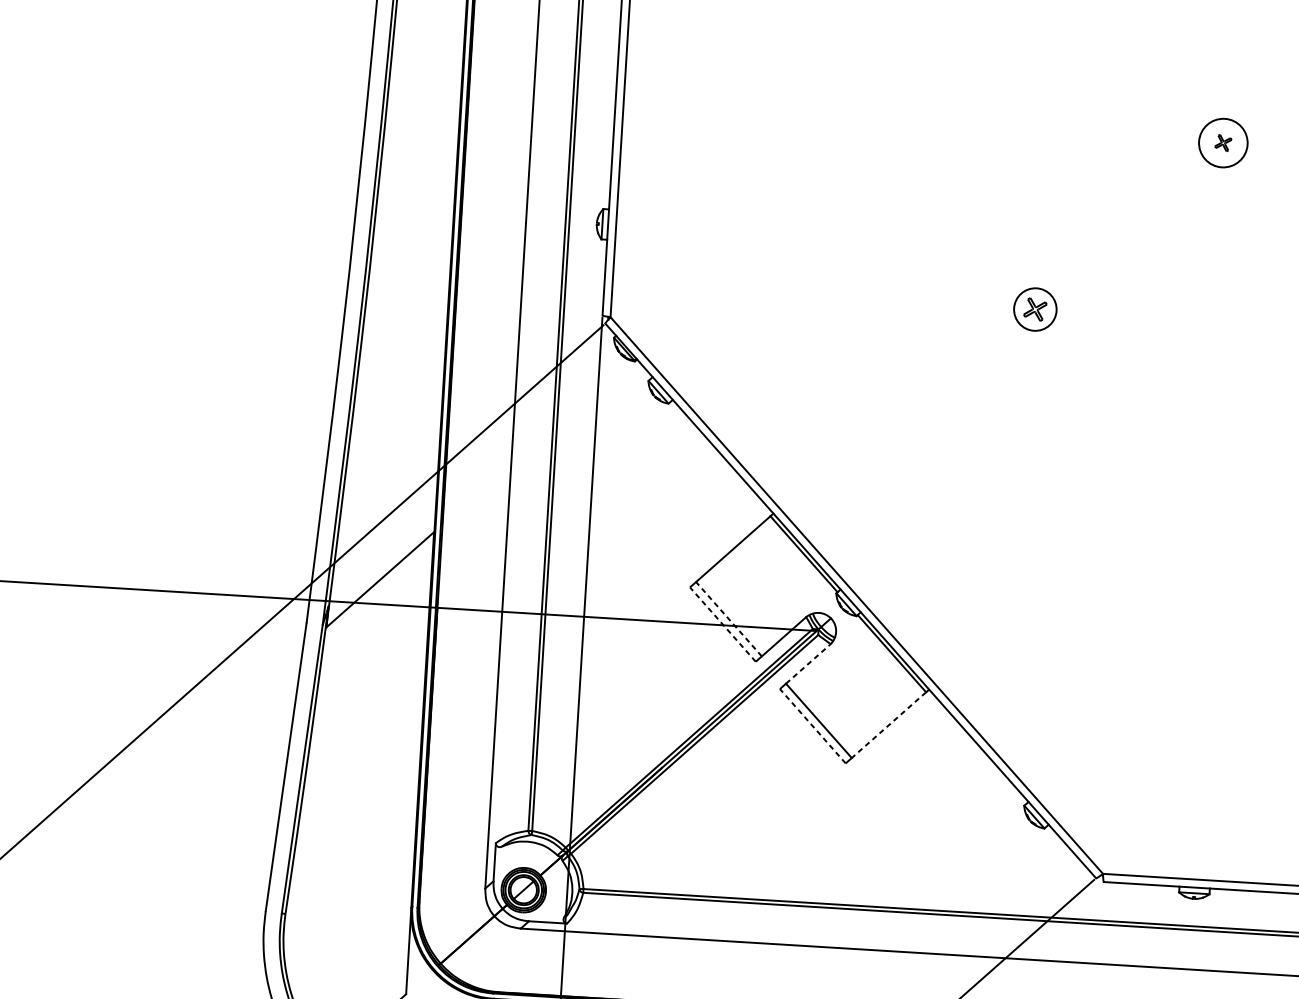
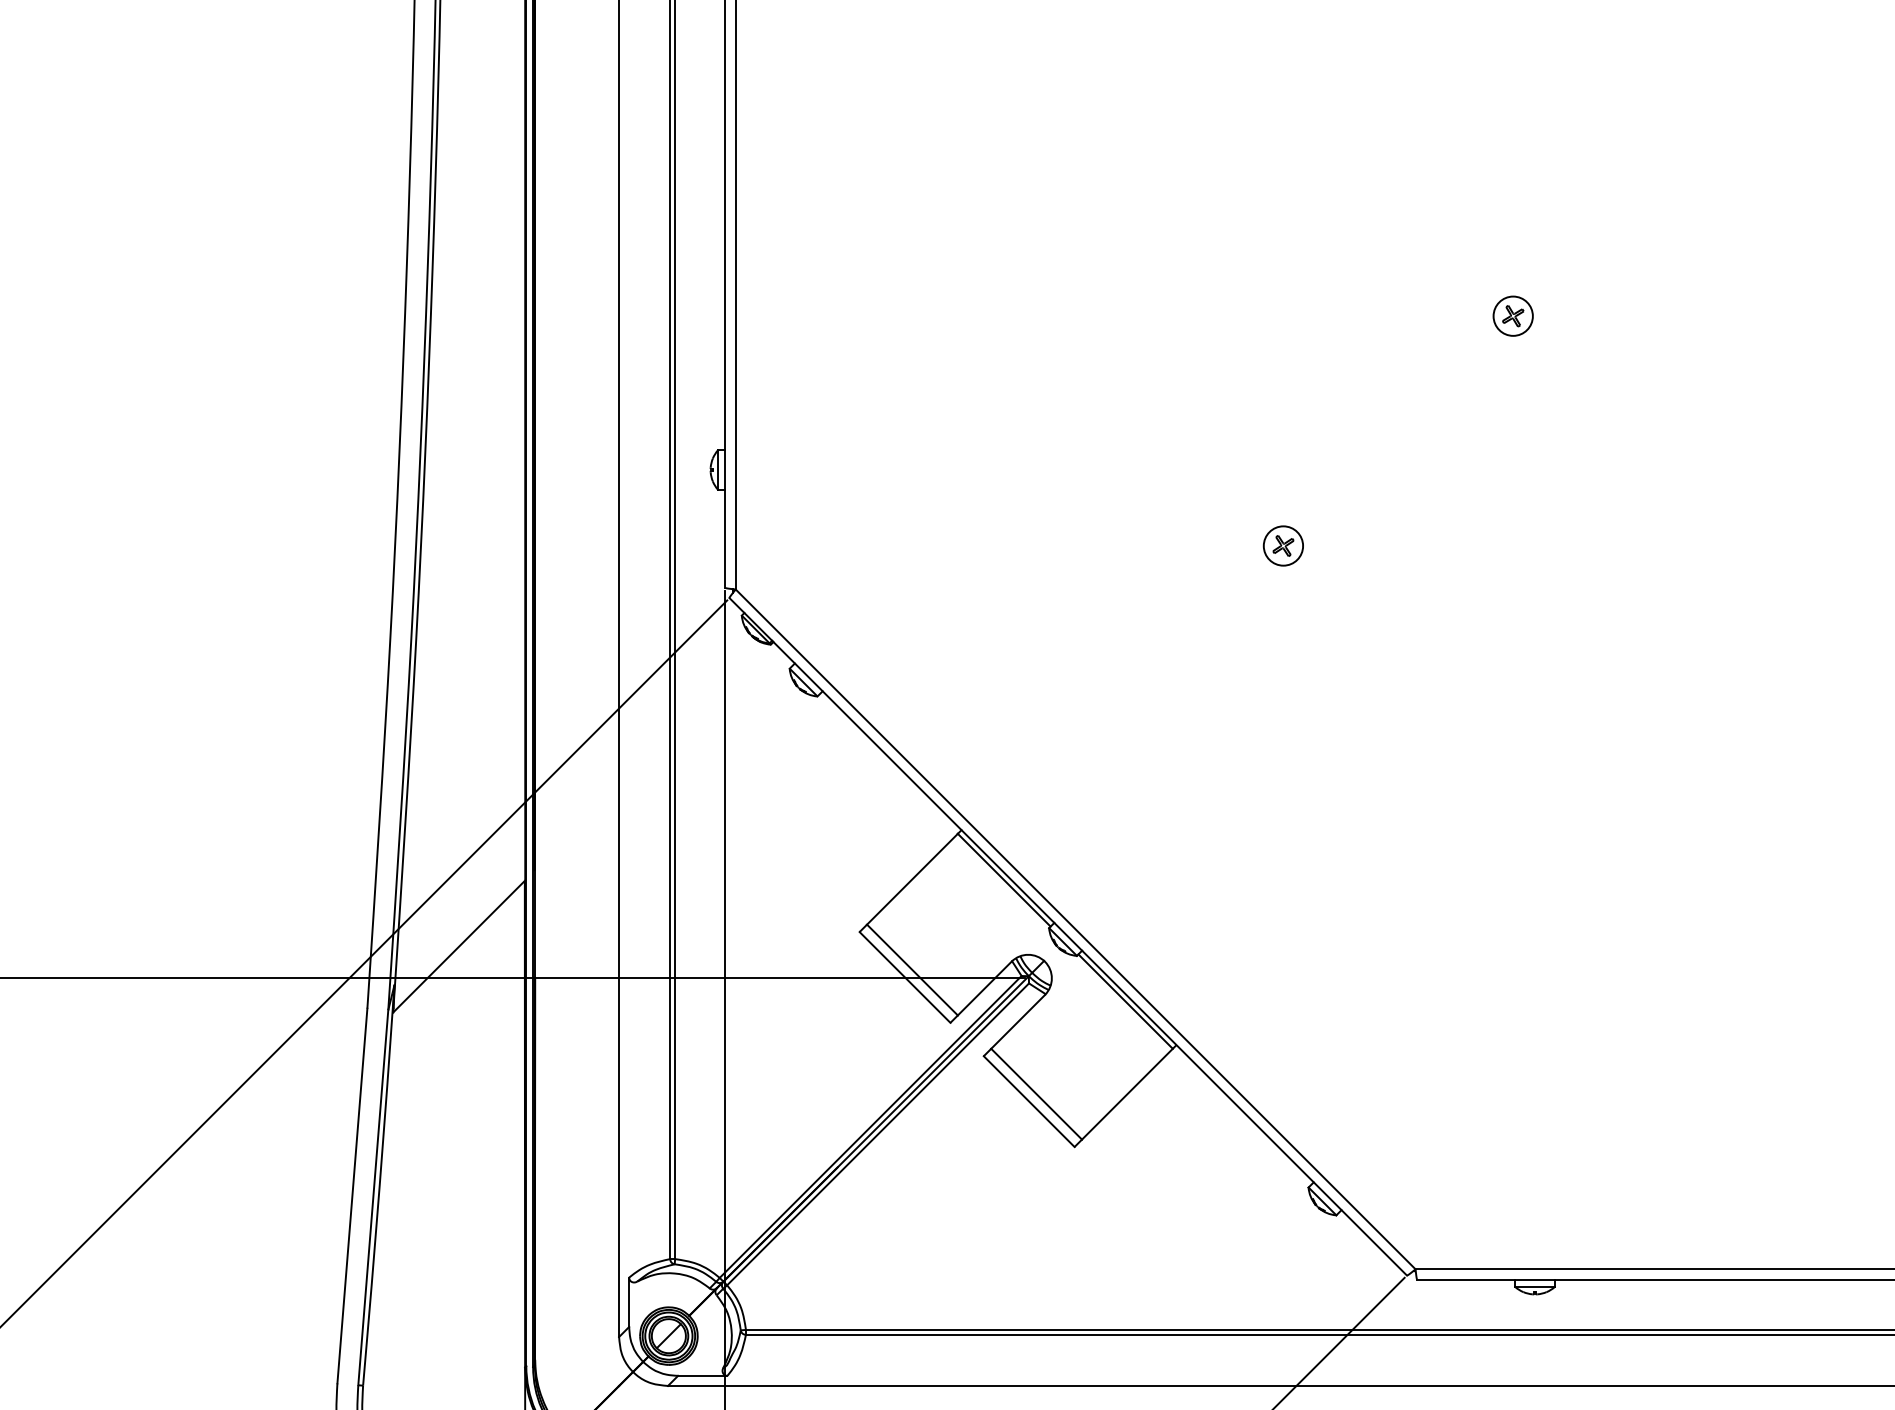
circle: (1222, 142) -> (1512, 315), size x0.62
part: (1034, 309) -> (1282, 545), size x0.71
line: (729, 618) -> (912, 969), dashed -> solid
line: (722, 624) -> (904, 977), dashed -> solid
line: (808, 663) -> (1018, 1021), dashed -> solid
line: (889, 725) -> (1127, 1094), dashed -> solid
line: (812, 726) -> (1028, 1101), dashed -> solid

